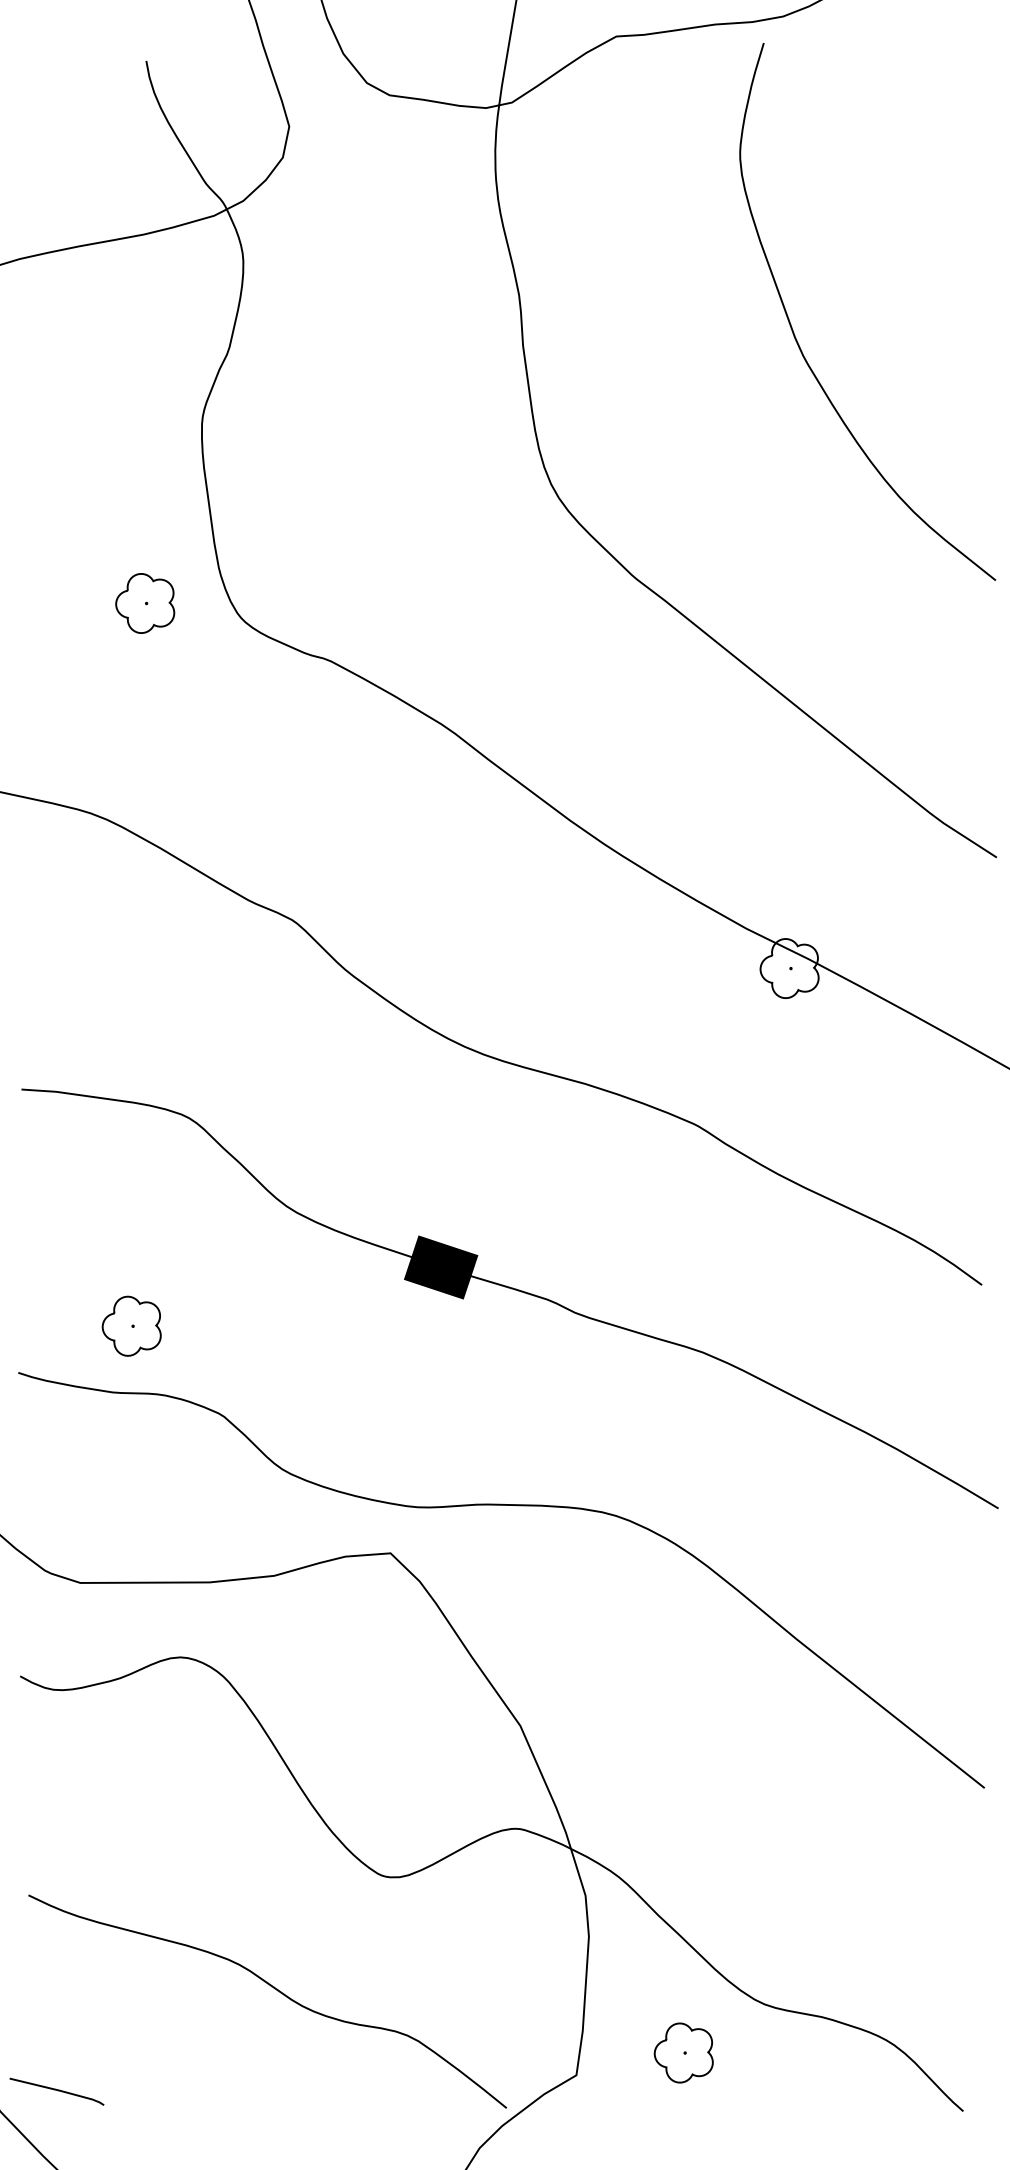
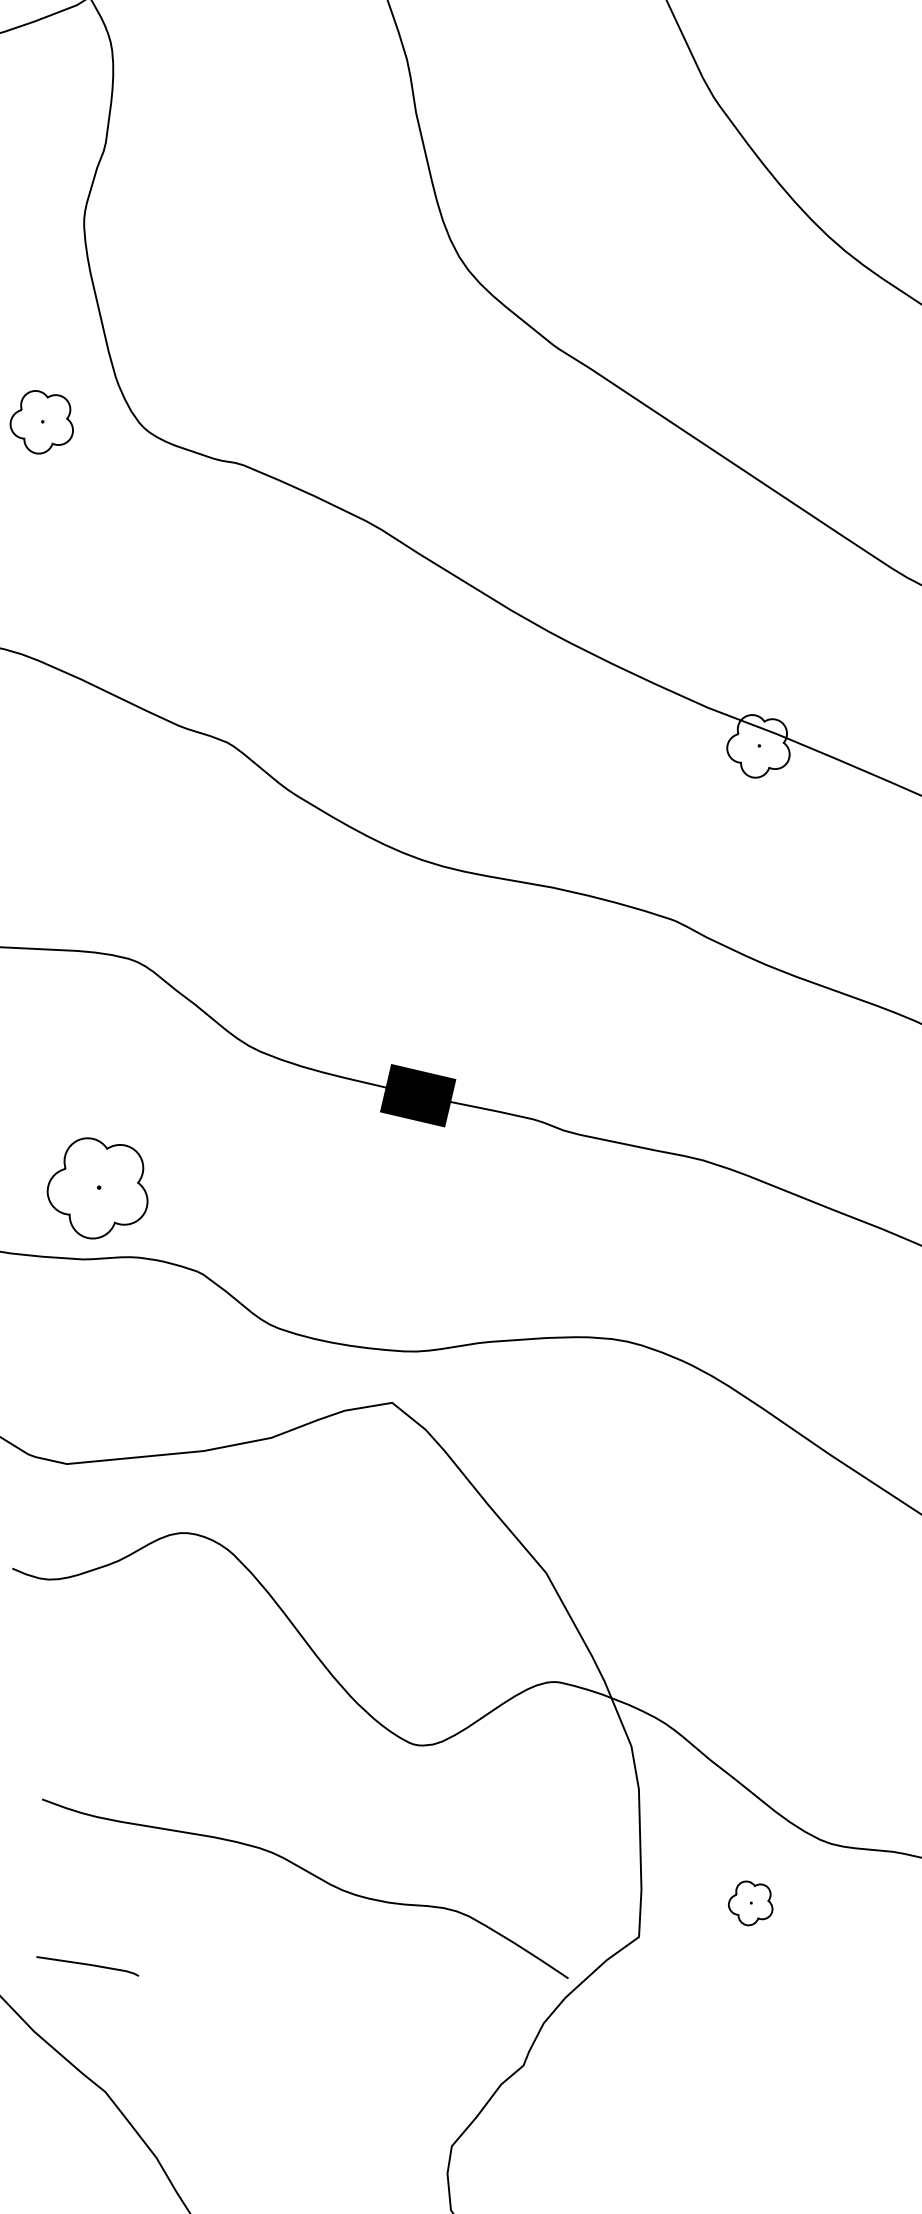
part: (131, 1325) -> (96, 1186), size x1.6
part: (683, 2052) -> (750, 1902), size x0.7
line: (56, 2090) -> (87, 1965), moved

